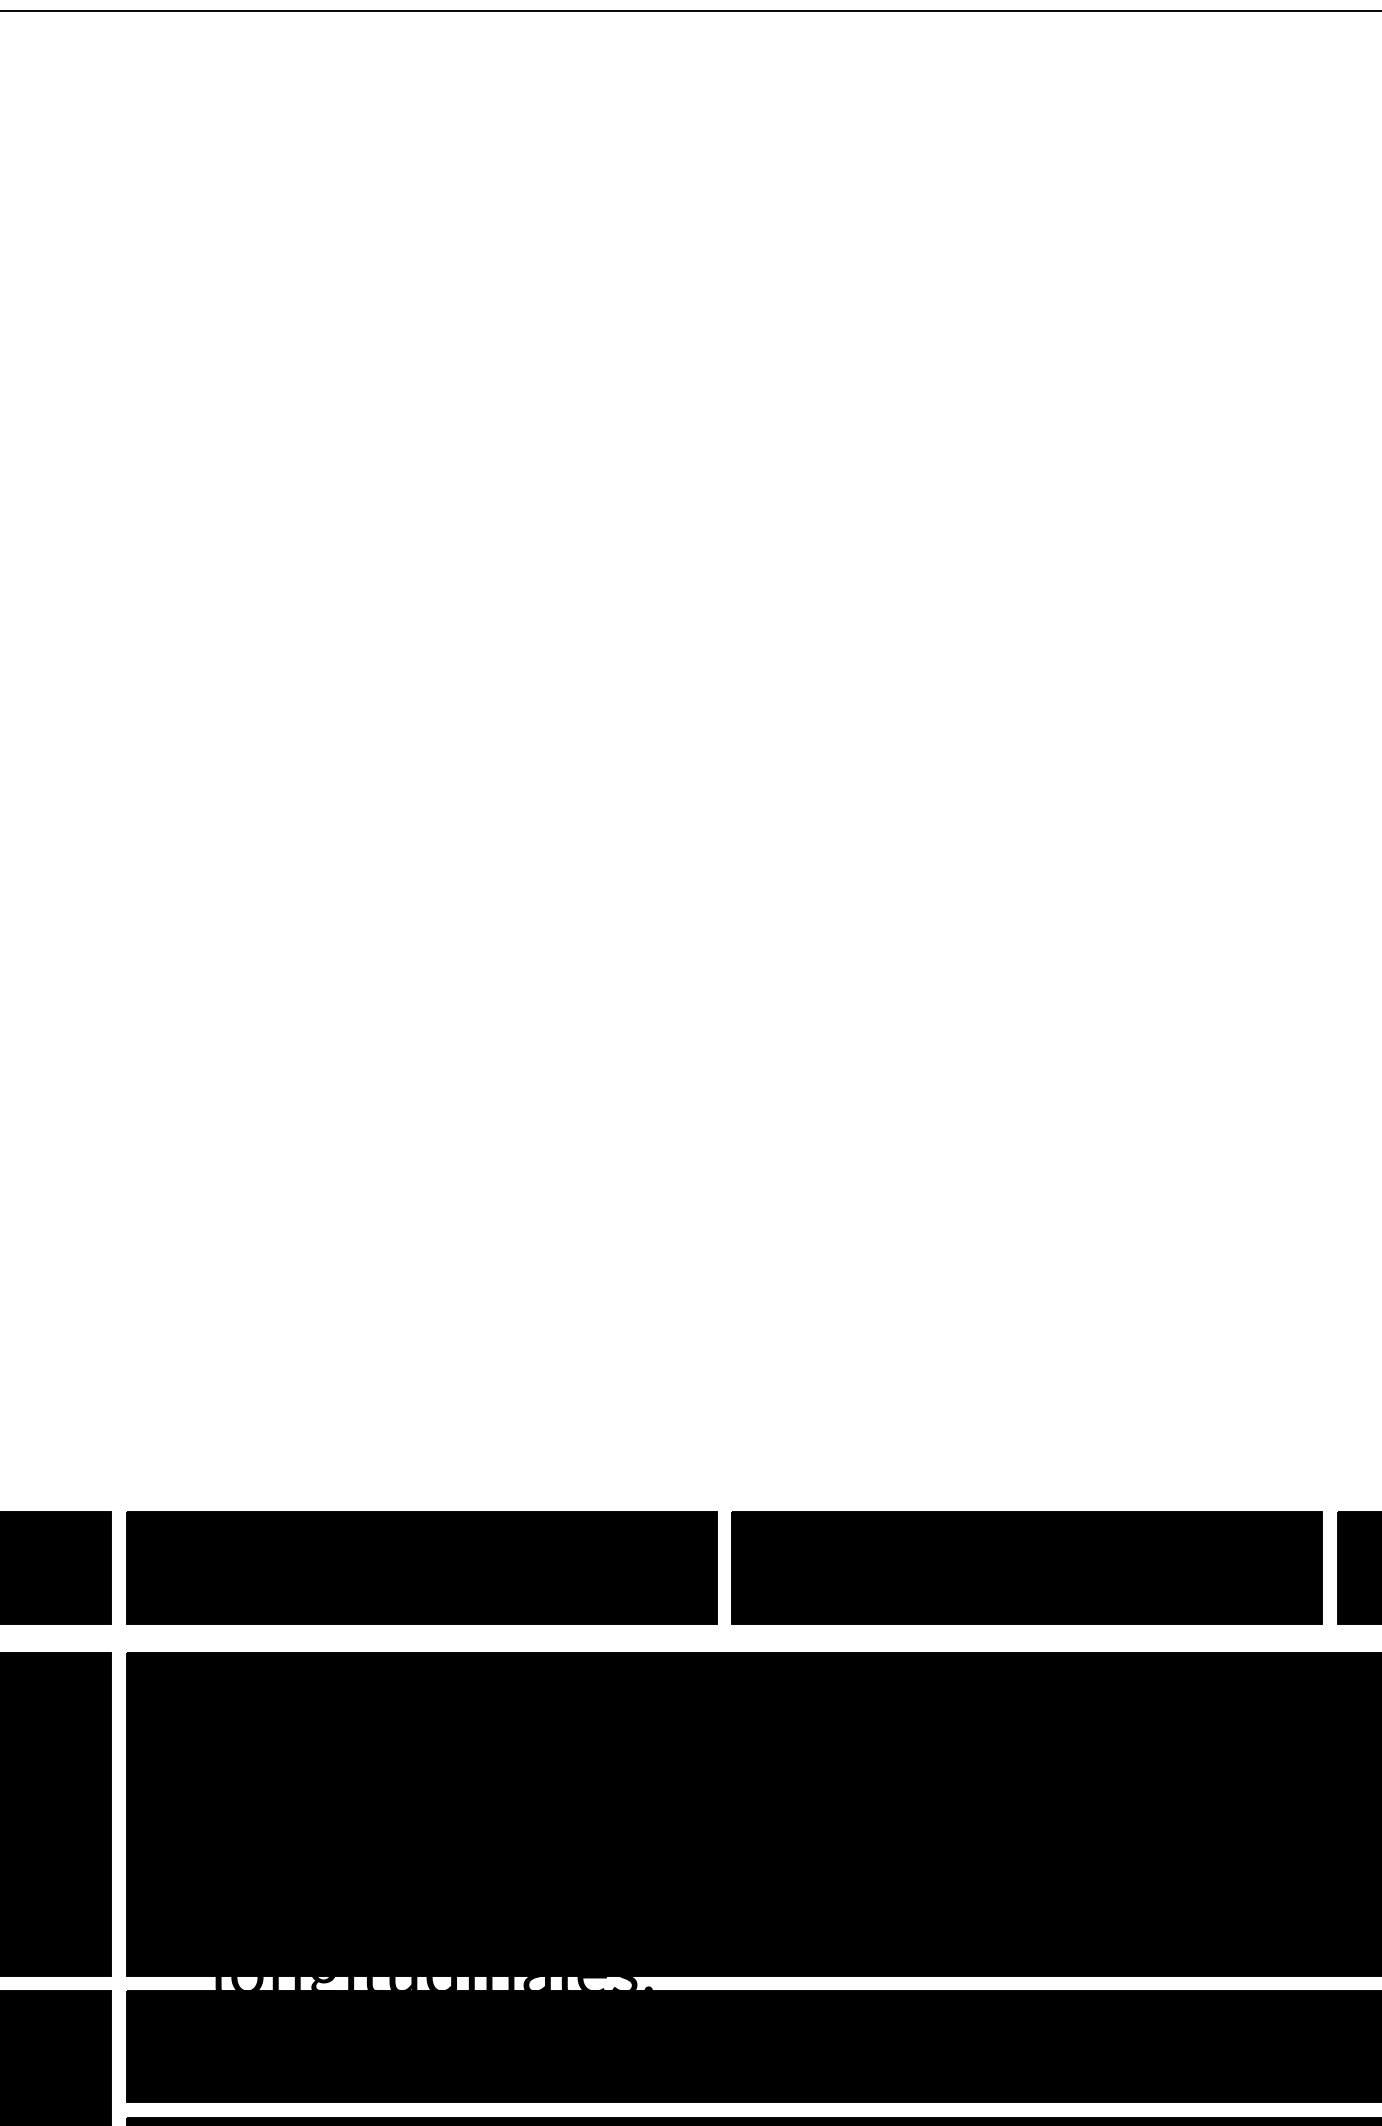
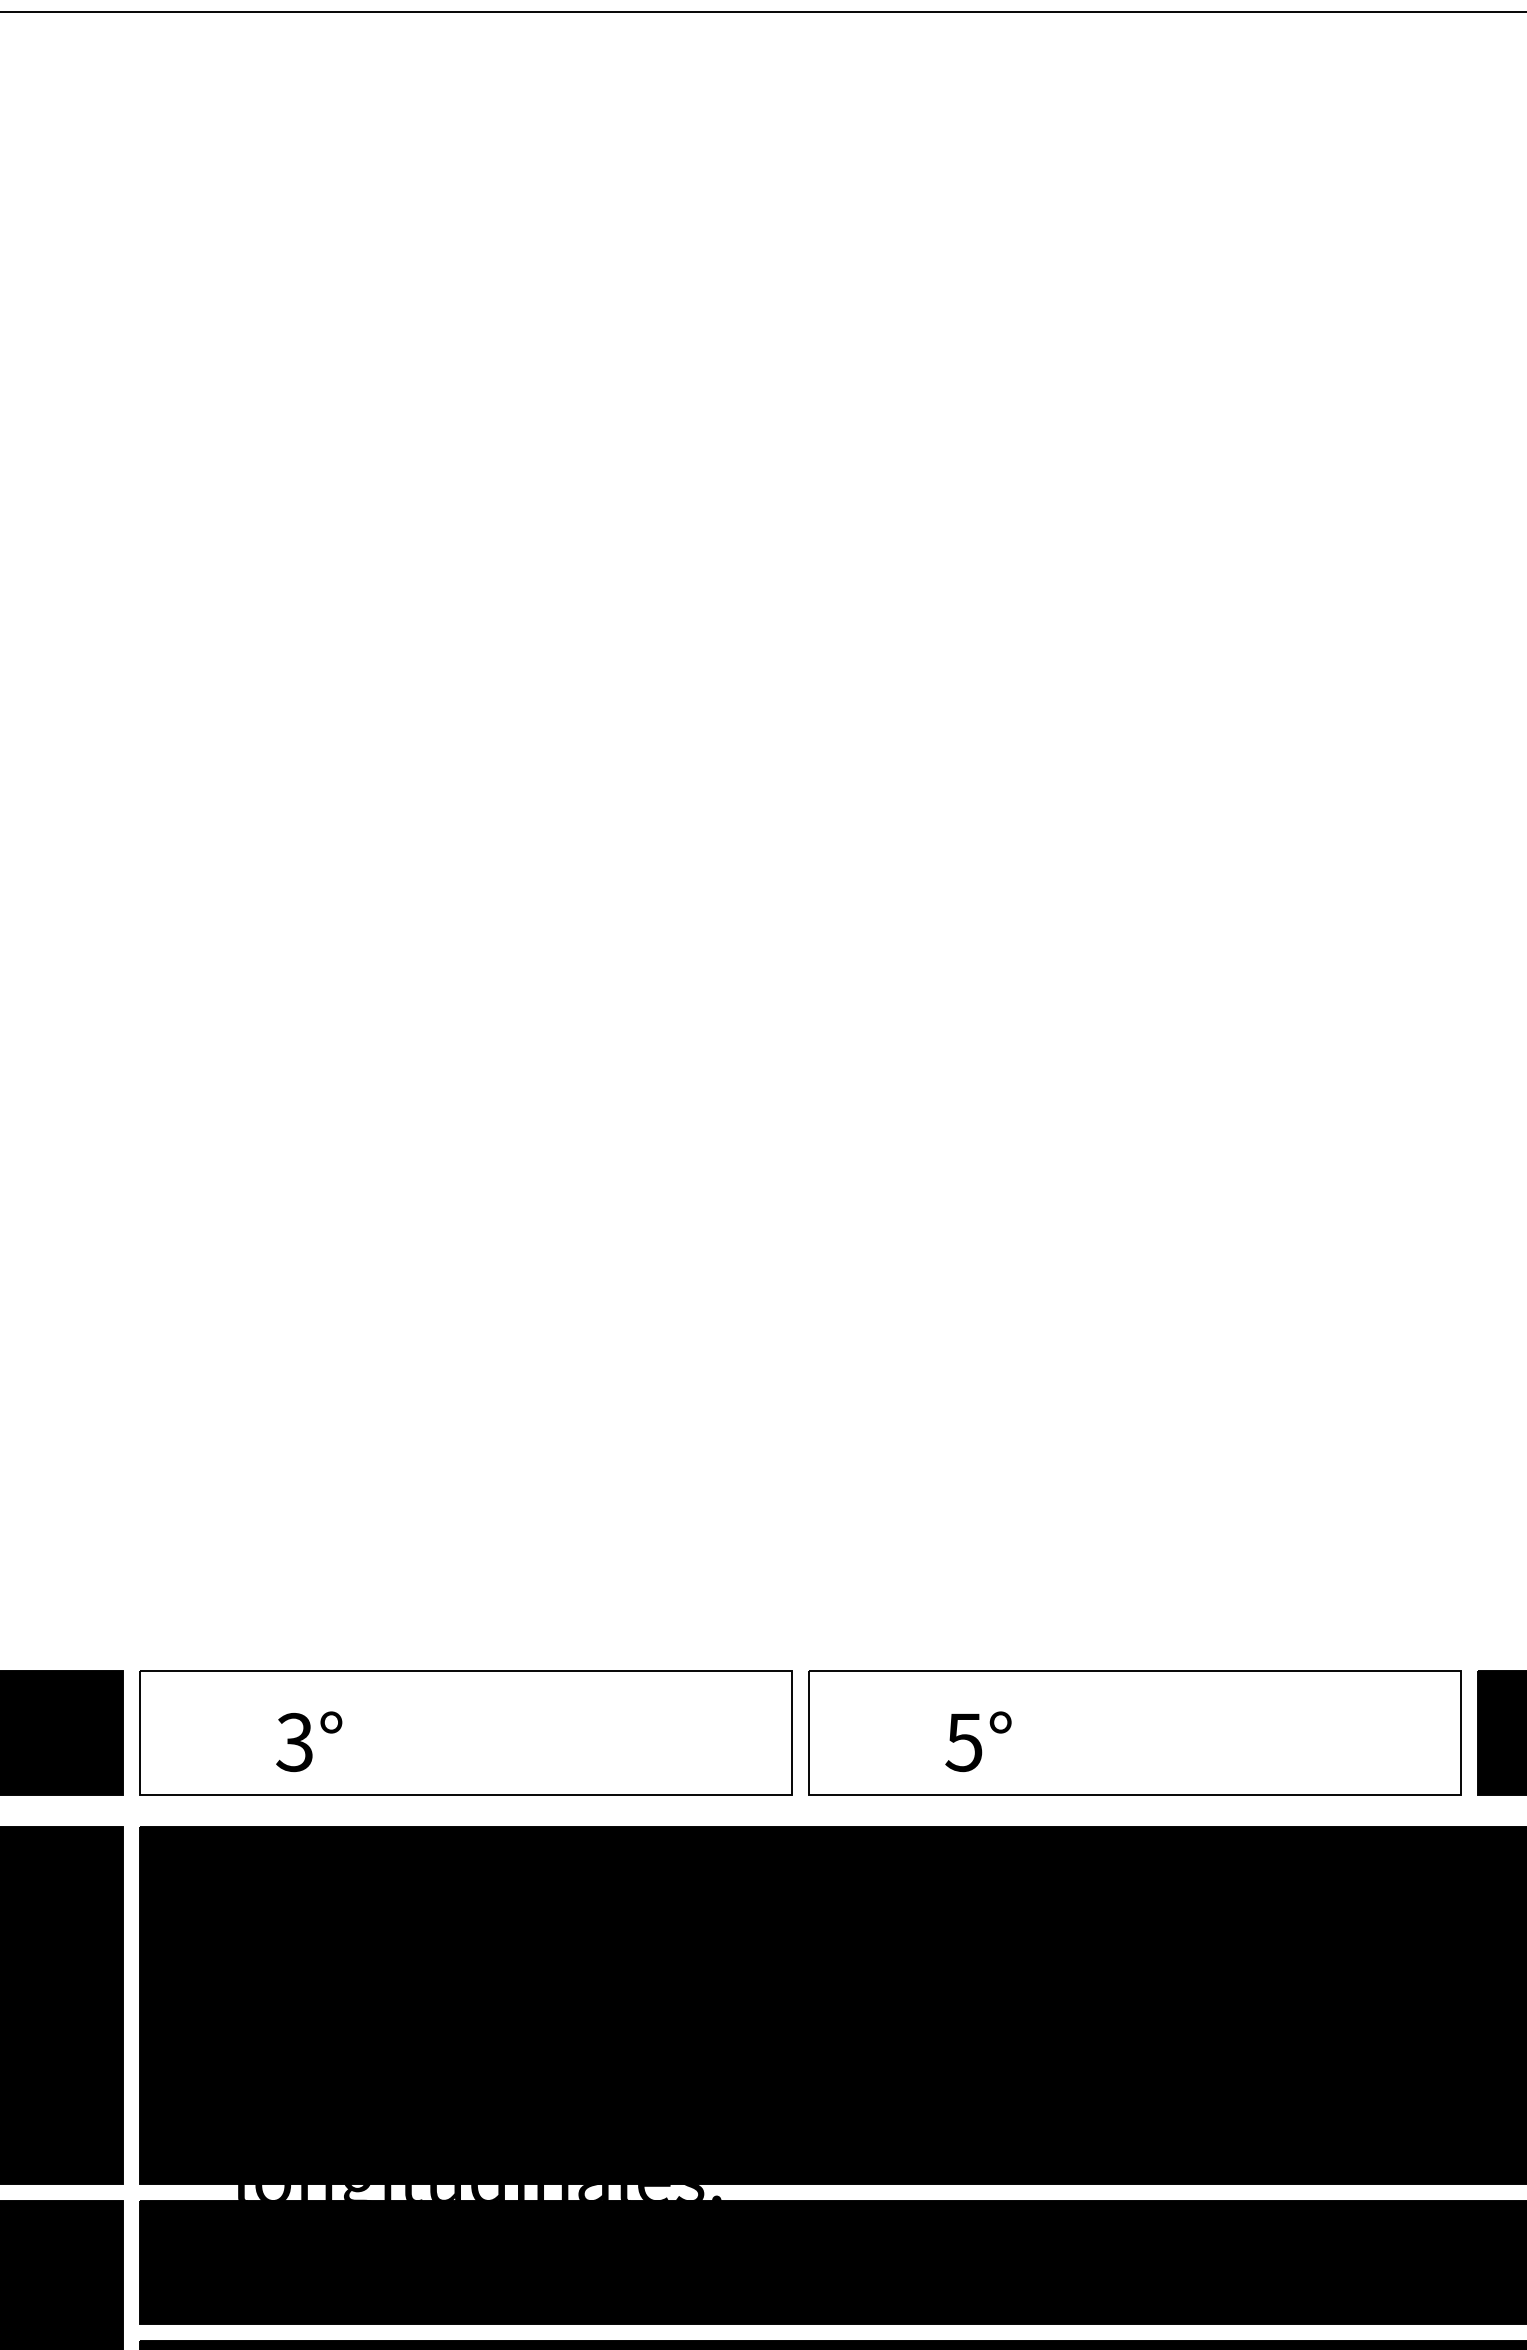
fill: (421, 1567) -> (465, 1732), removed
fill: (1027, 1567) -> (1135, 1732), removed

